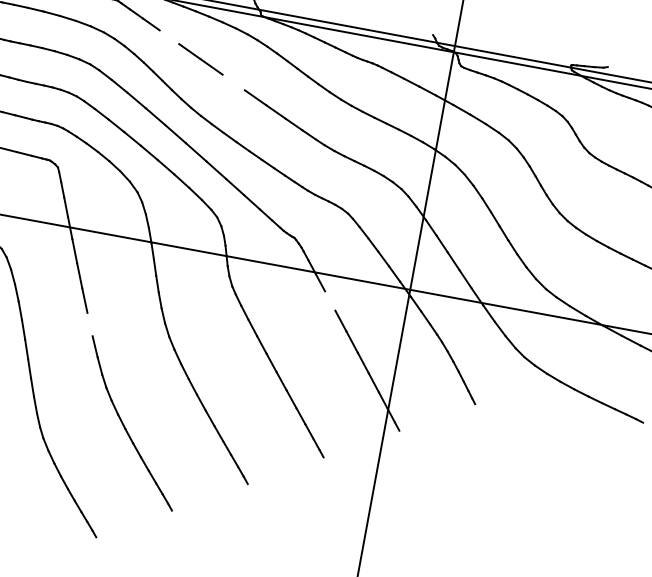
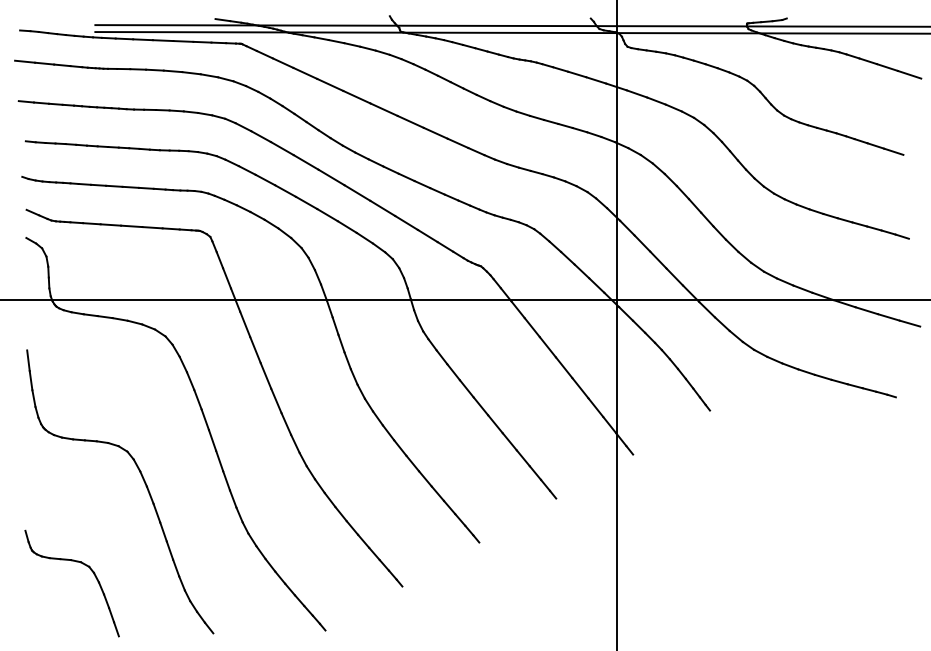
line: (169, 36) -> (305, 72), added
line: (233, 82) -> (383, 109), added
line: (329, 300) -> (531, 327), added
line: (90, 324) -> (276, 400), added

